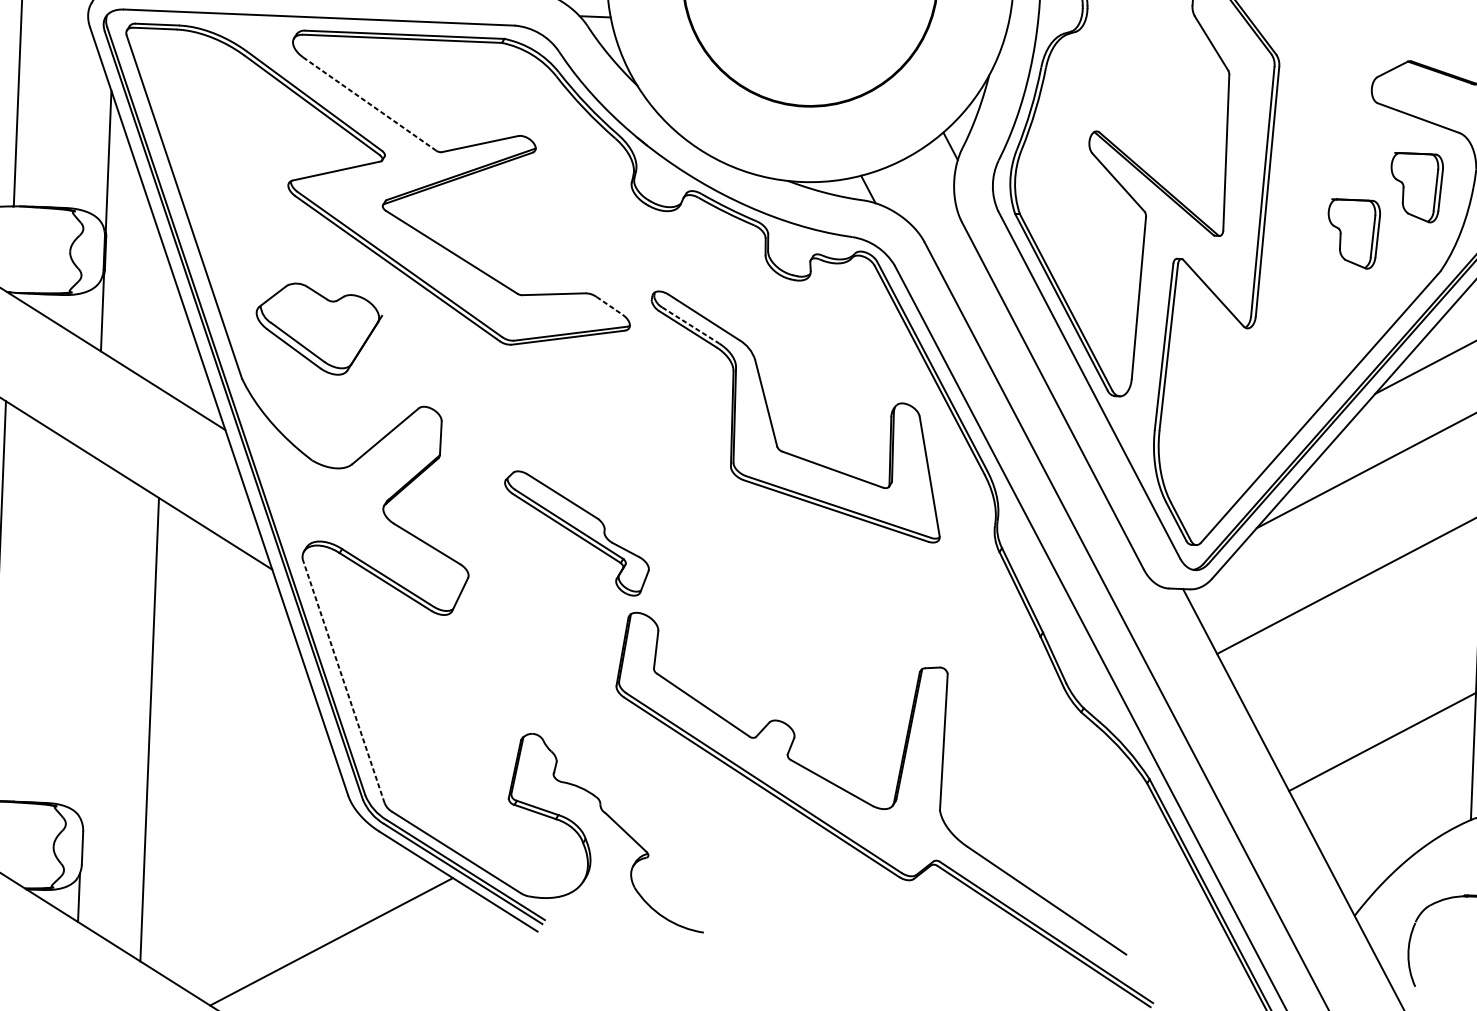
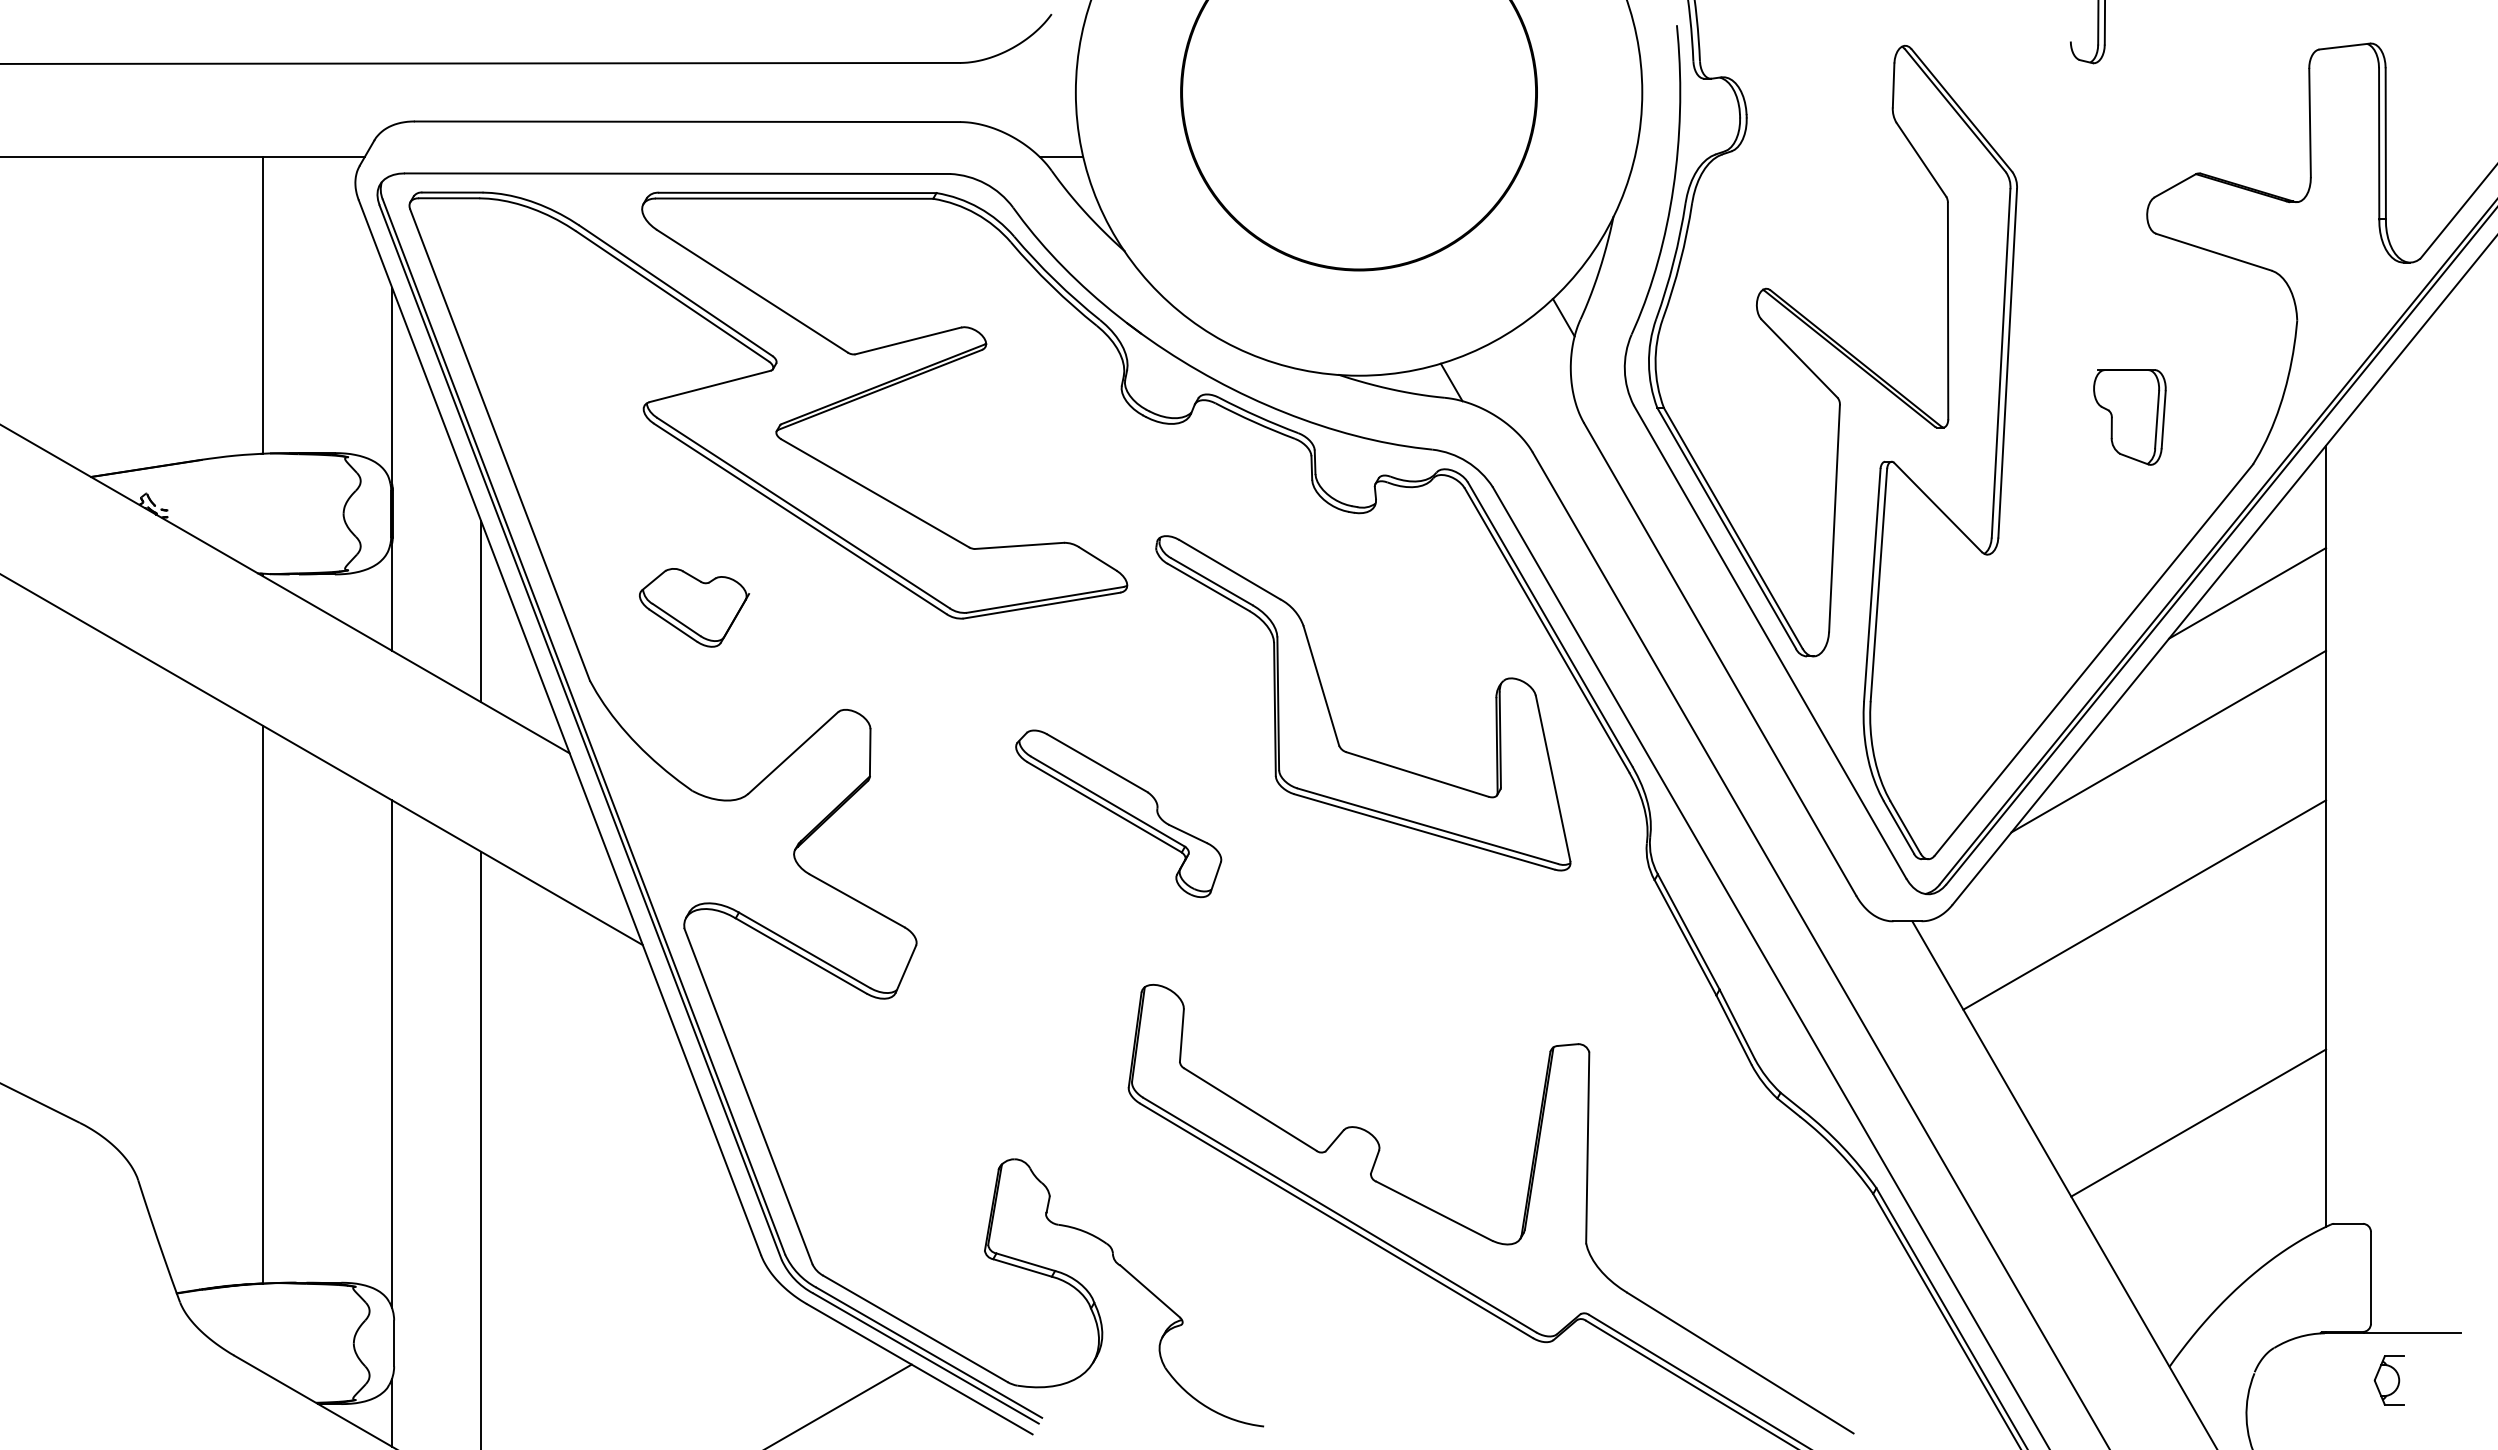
line: (369, 104) -> (752, 291), dashed -> solid
part: (1416, 187) -> (2214, 349), removed
line: (610, 306) -> (1098, 559), dashed -> solid
line: (166, 325) -> (481, 611), added
line: (690, 325) -> (1211, 581), dashed -> solid
part: (319, 329) -> (694, 607), size x0.62
part: (576, 533) -> (1118, 813), moved
line: (89, 640) -> (392, 1054), added
line: (343, 681) -> (748, 1096), dashed -> solid

